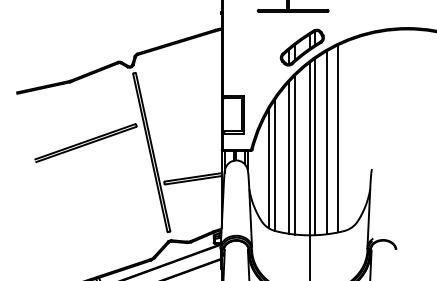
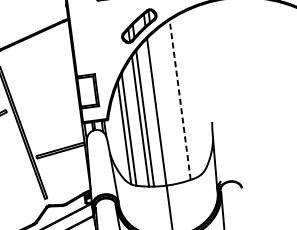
line: (338, 138) -> (180, 99), solid -> dashed
line: (326, 142) -> (170, 104), removed
line: (315, 146) -> (161, 109), removed

